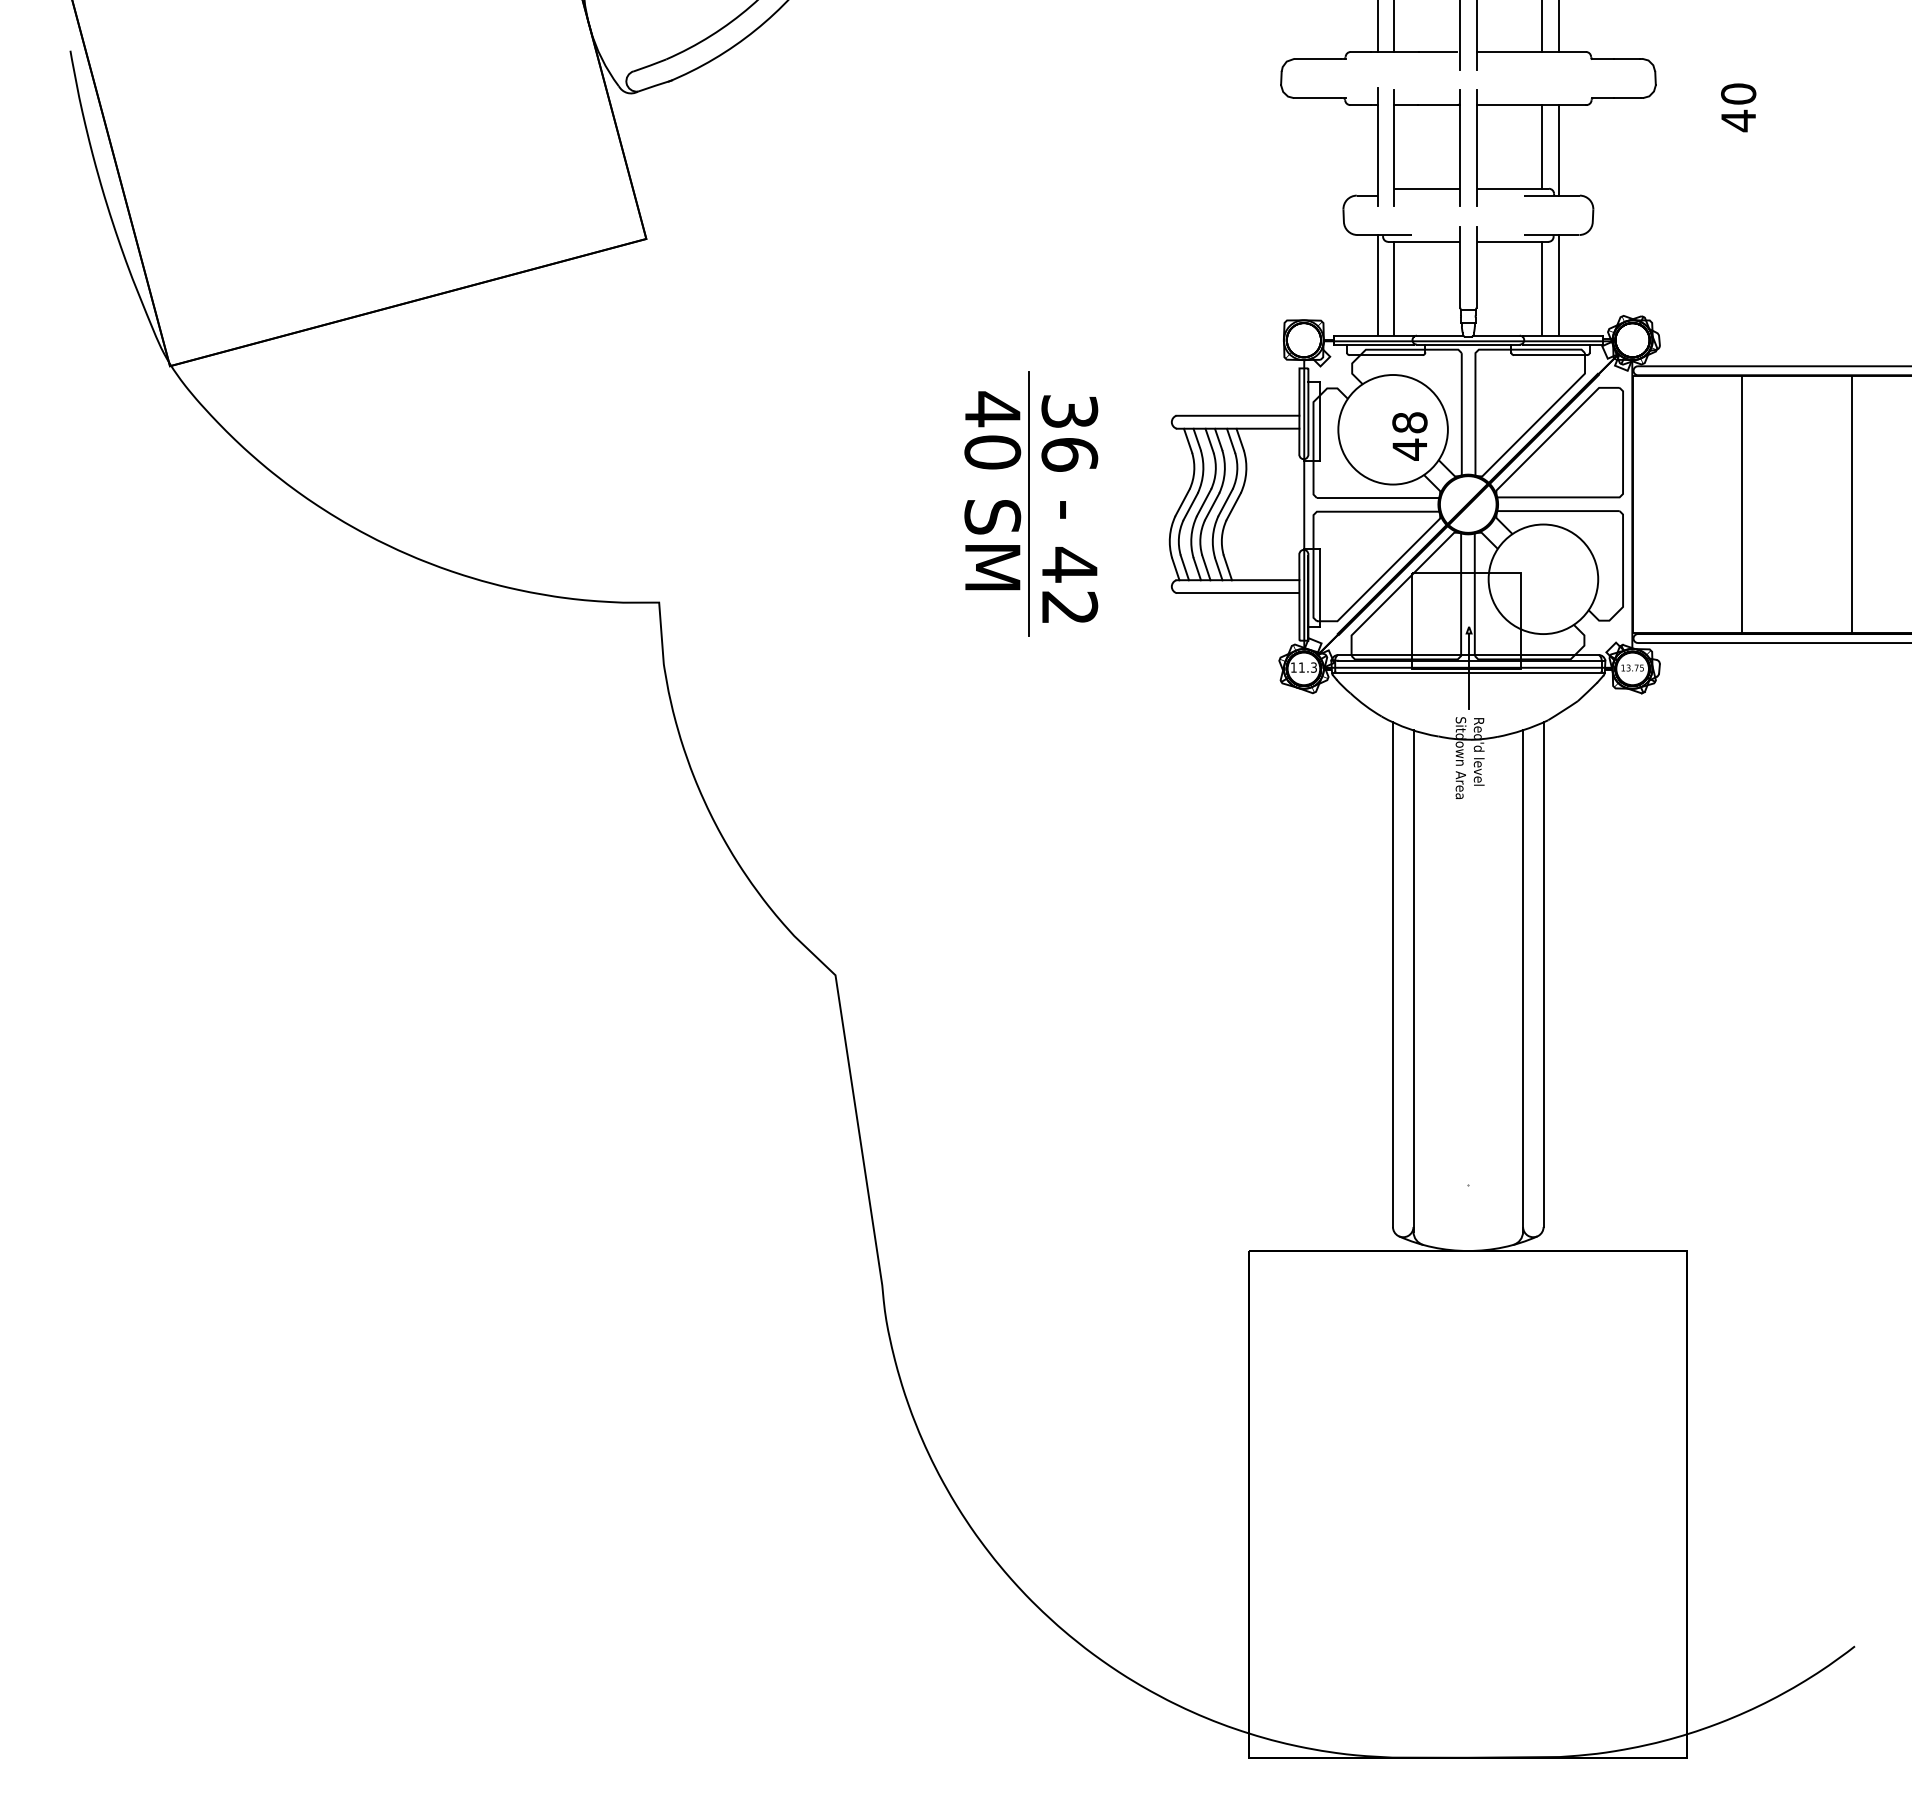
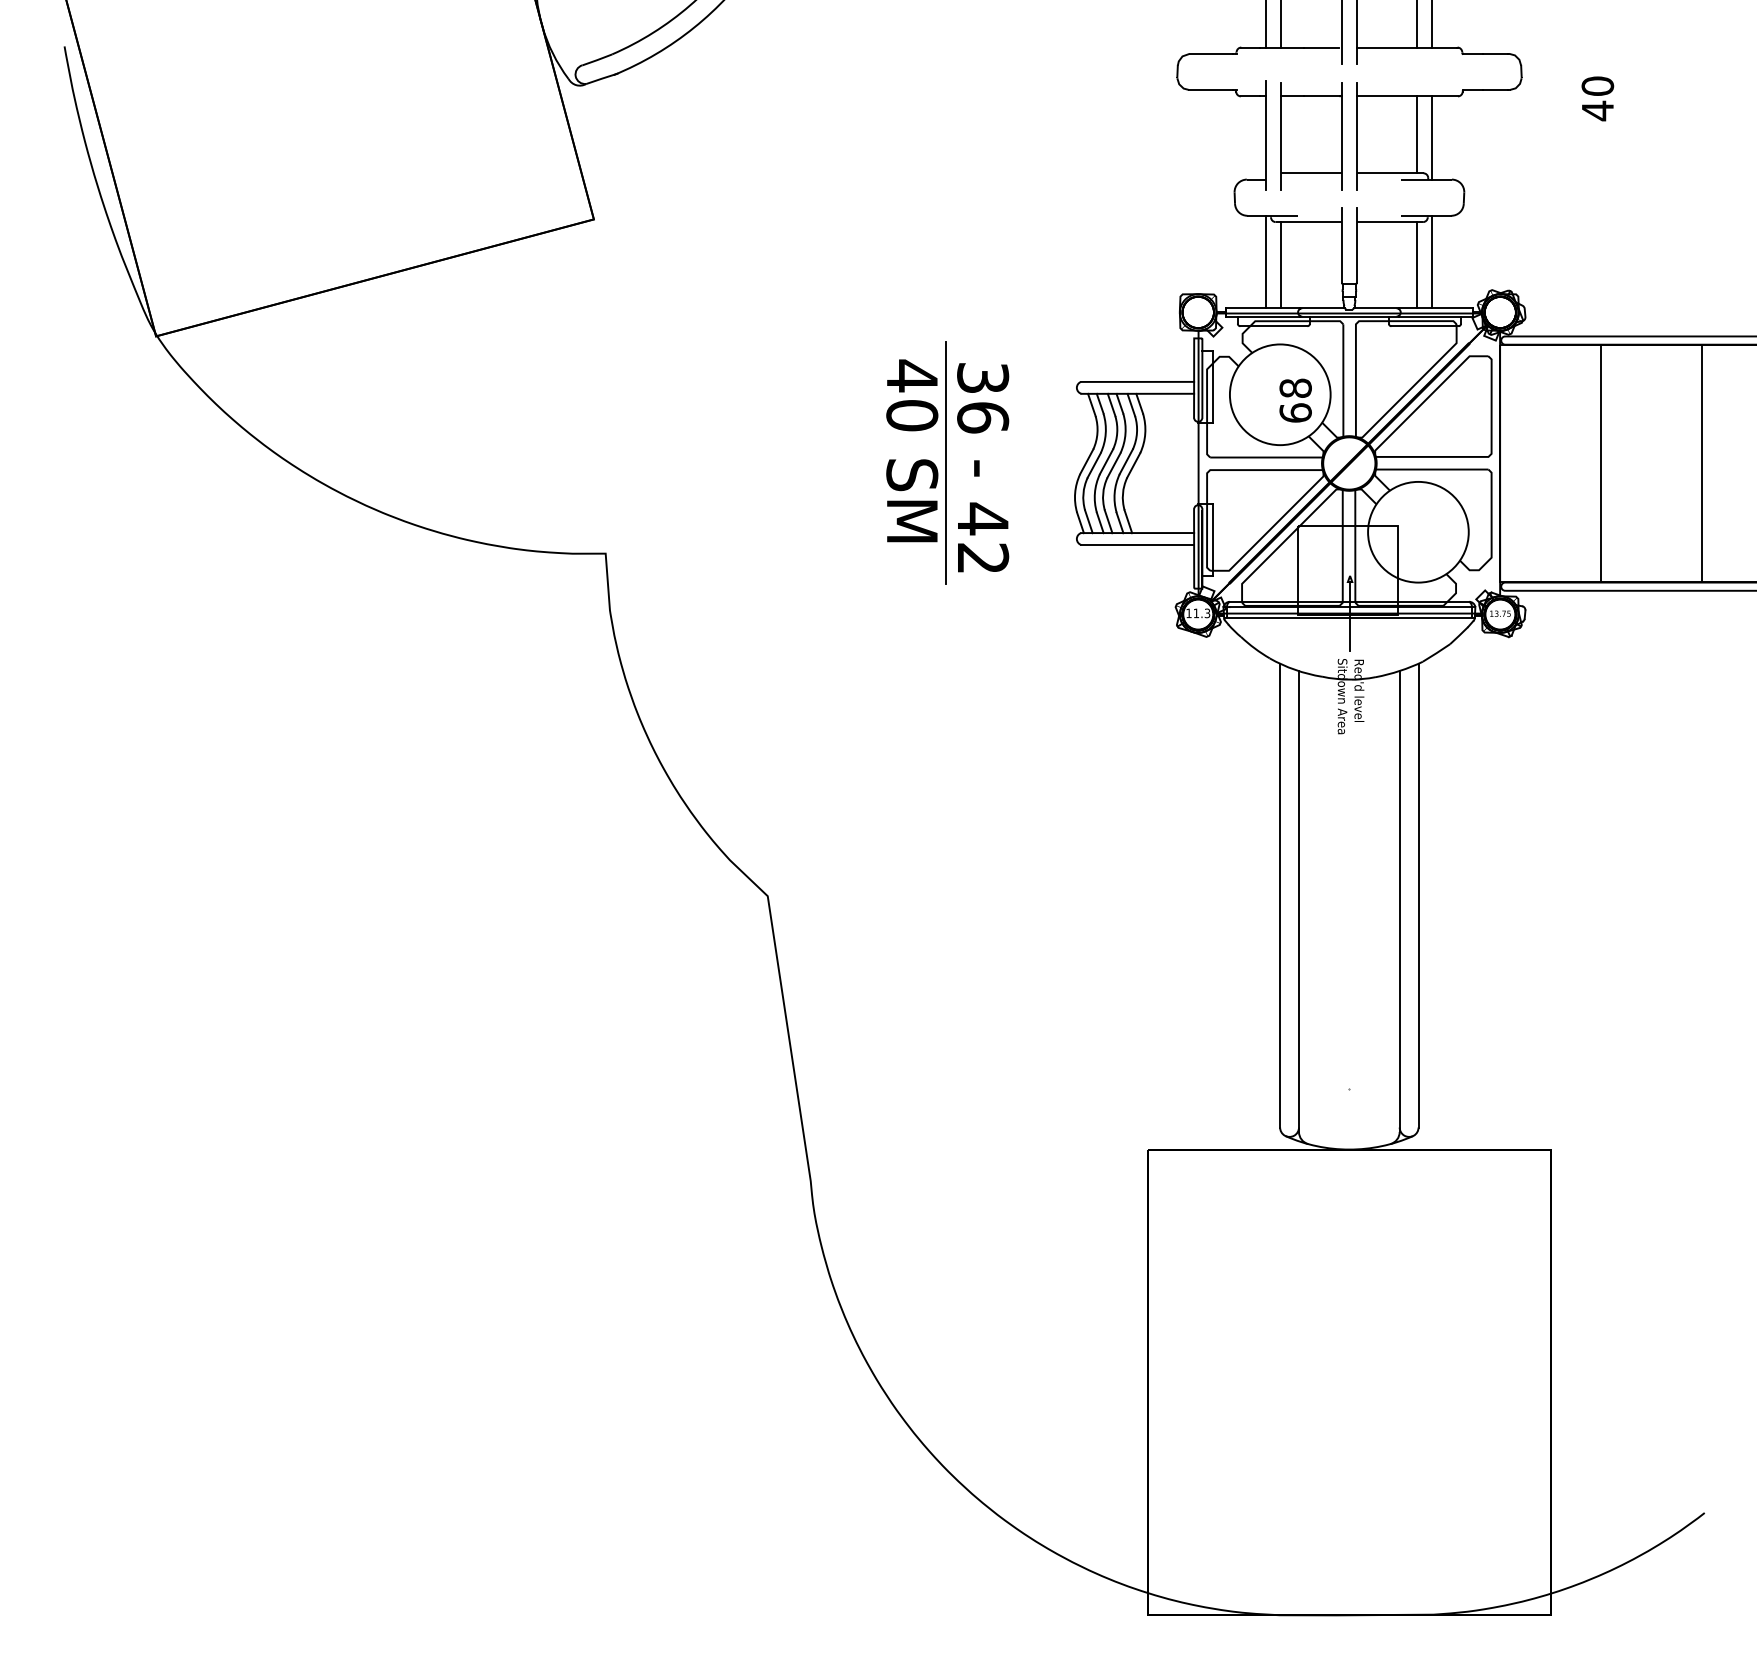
text: (1409, 449) -> (1295, 412), 48 -> 68

